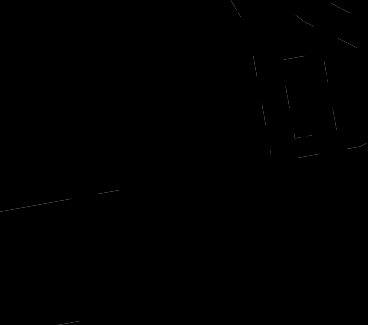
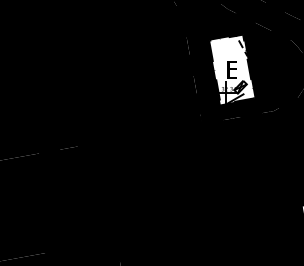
fill: (308, 95) -> (231, 69), removed

